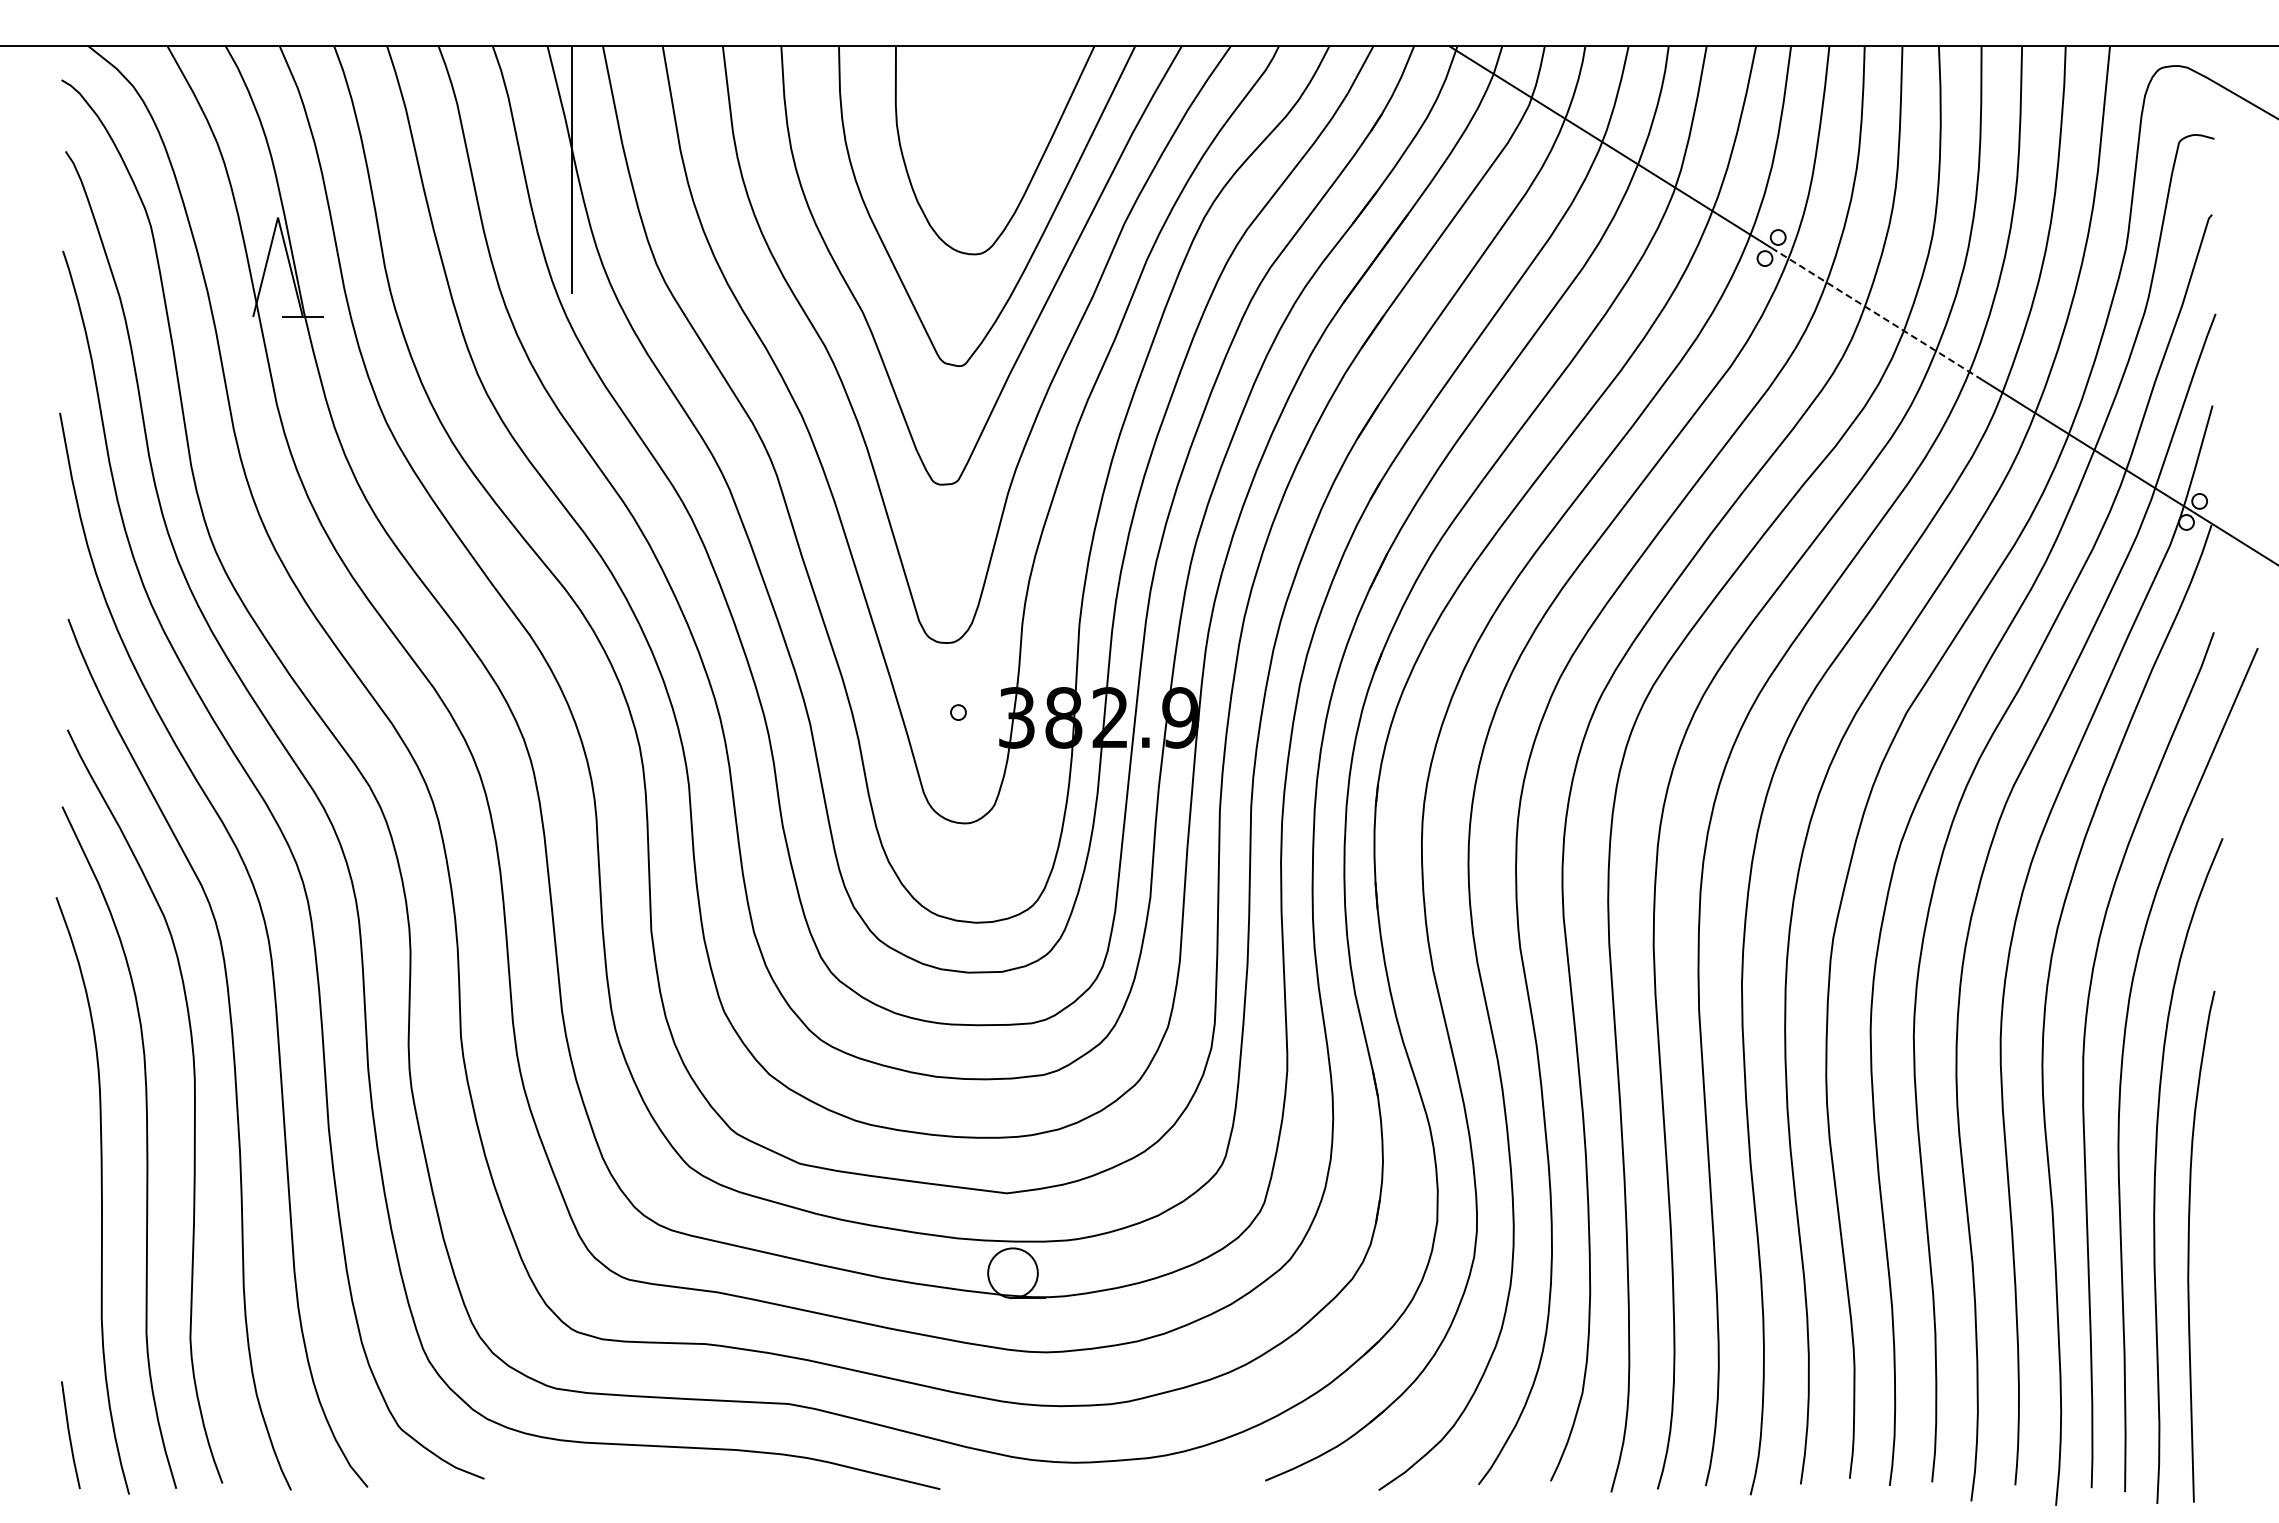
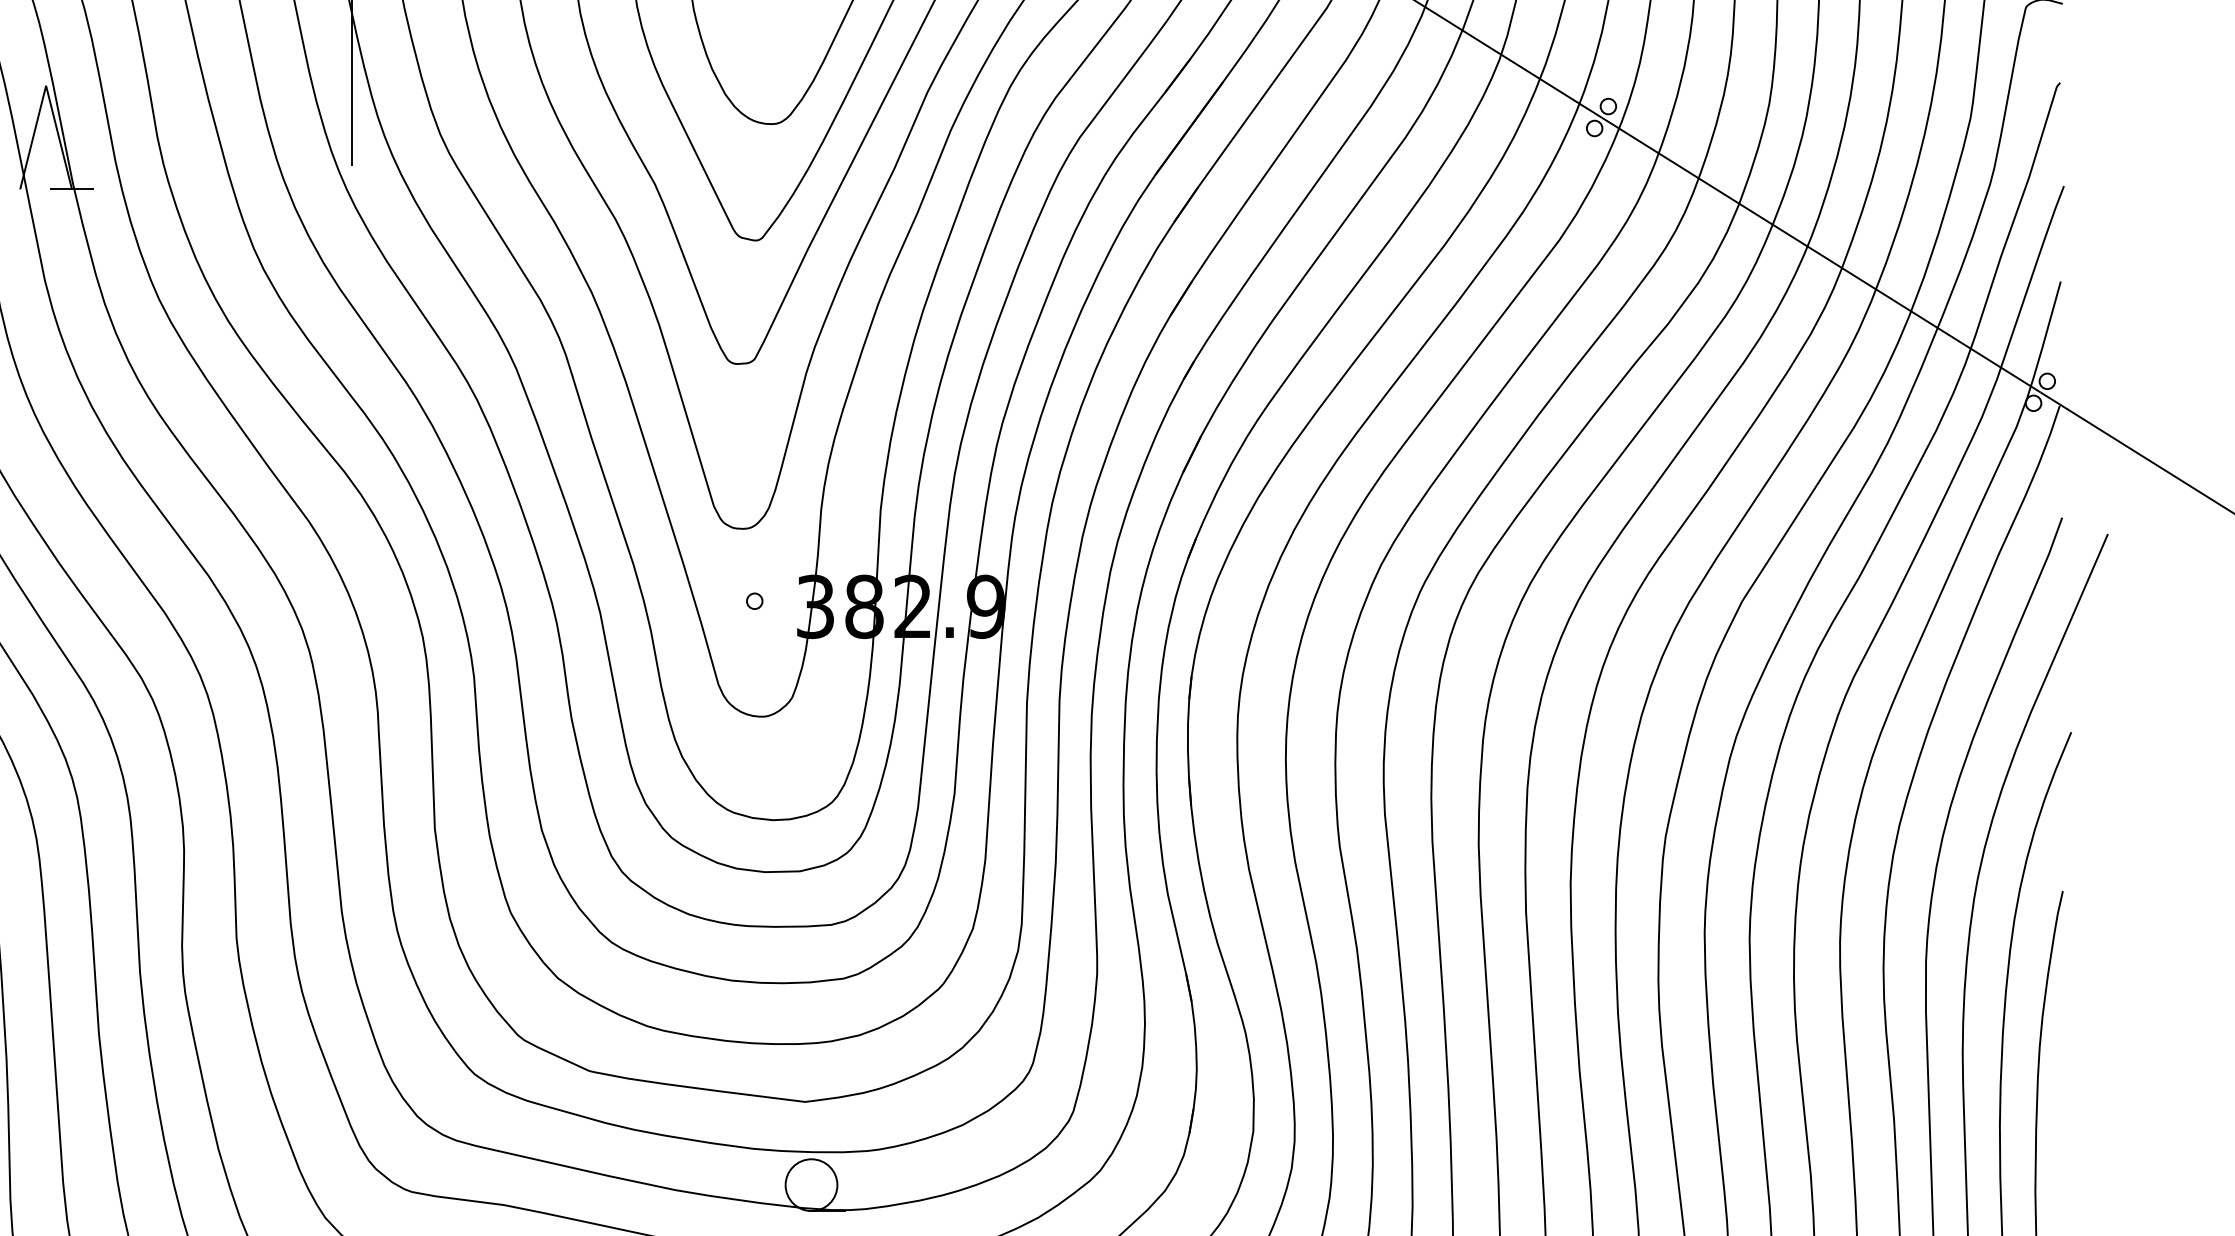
line: (1876, 313) -> (1710, 185), dashed -> solid

